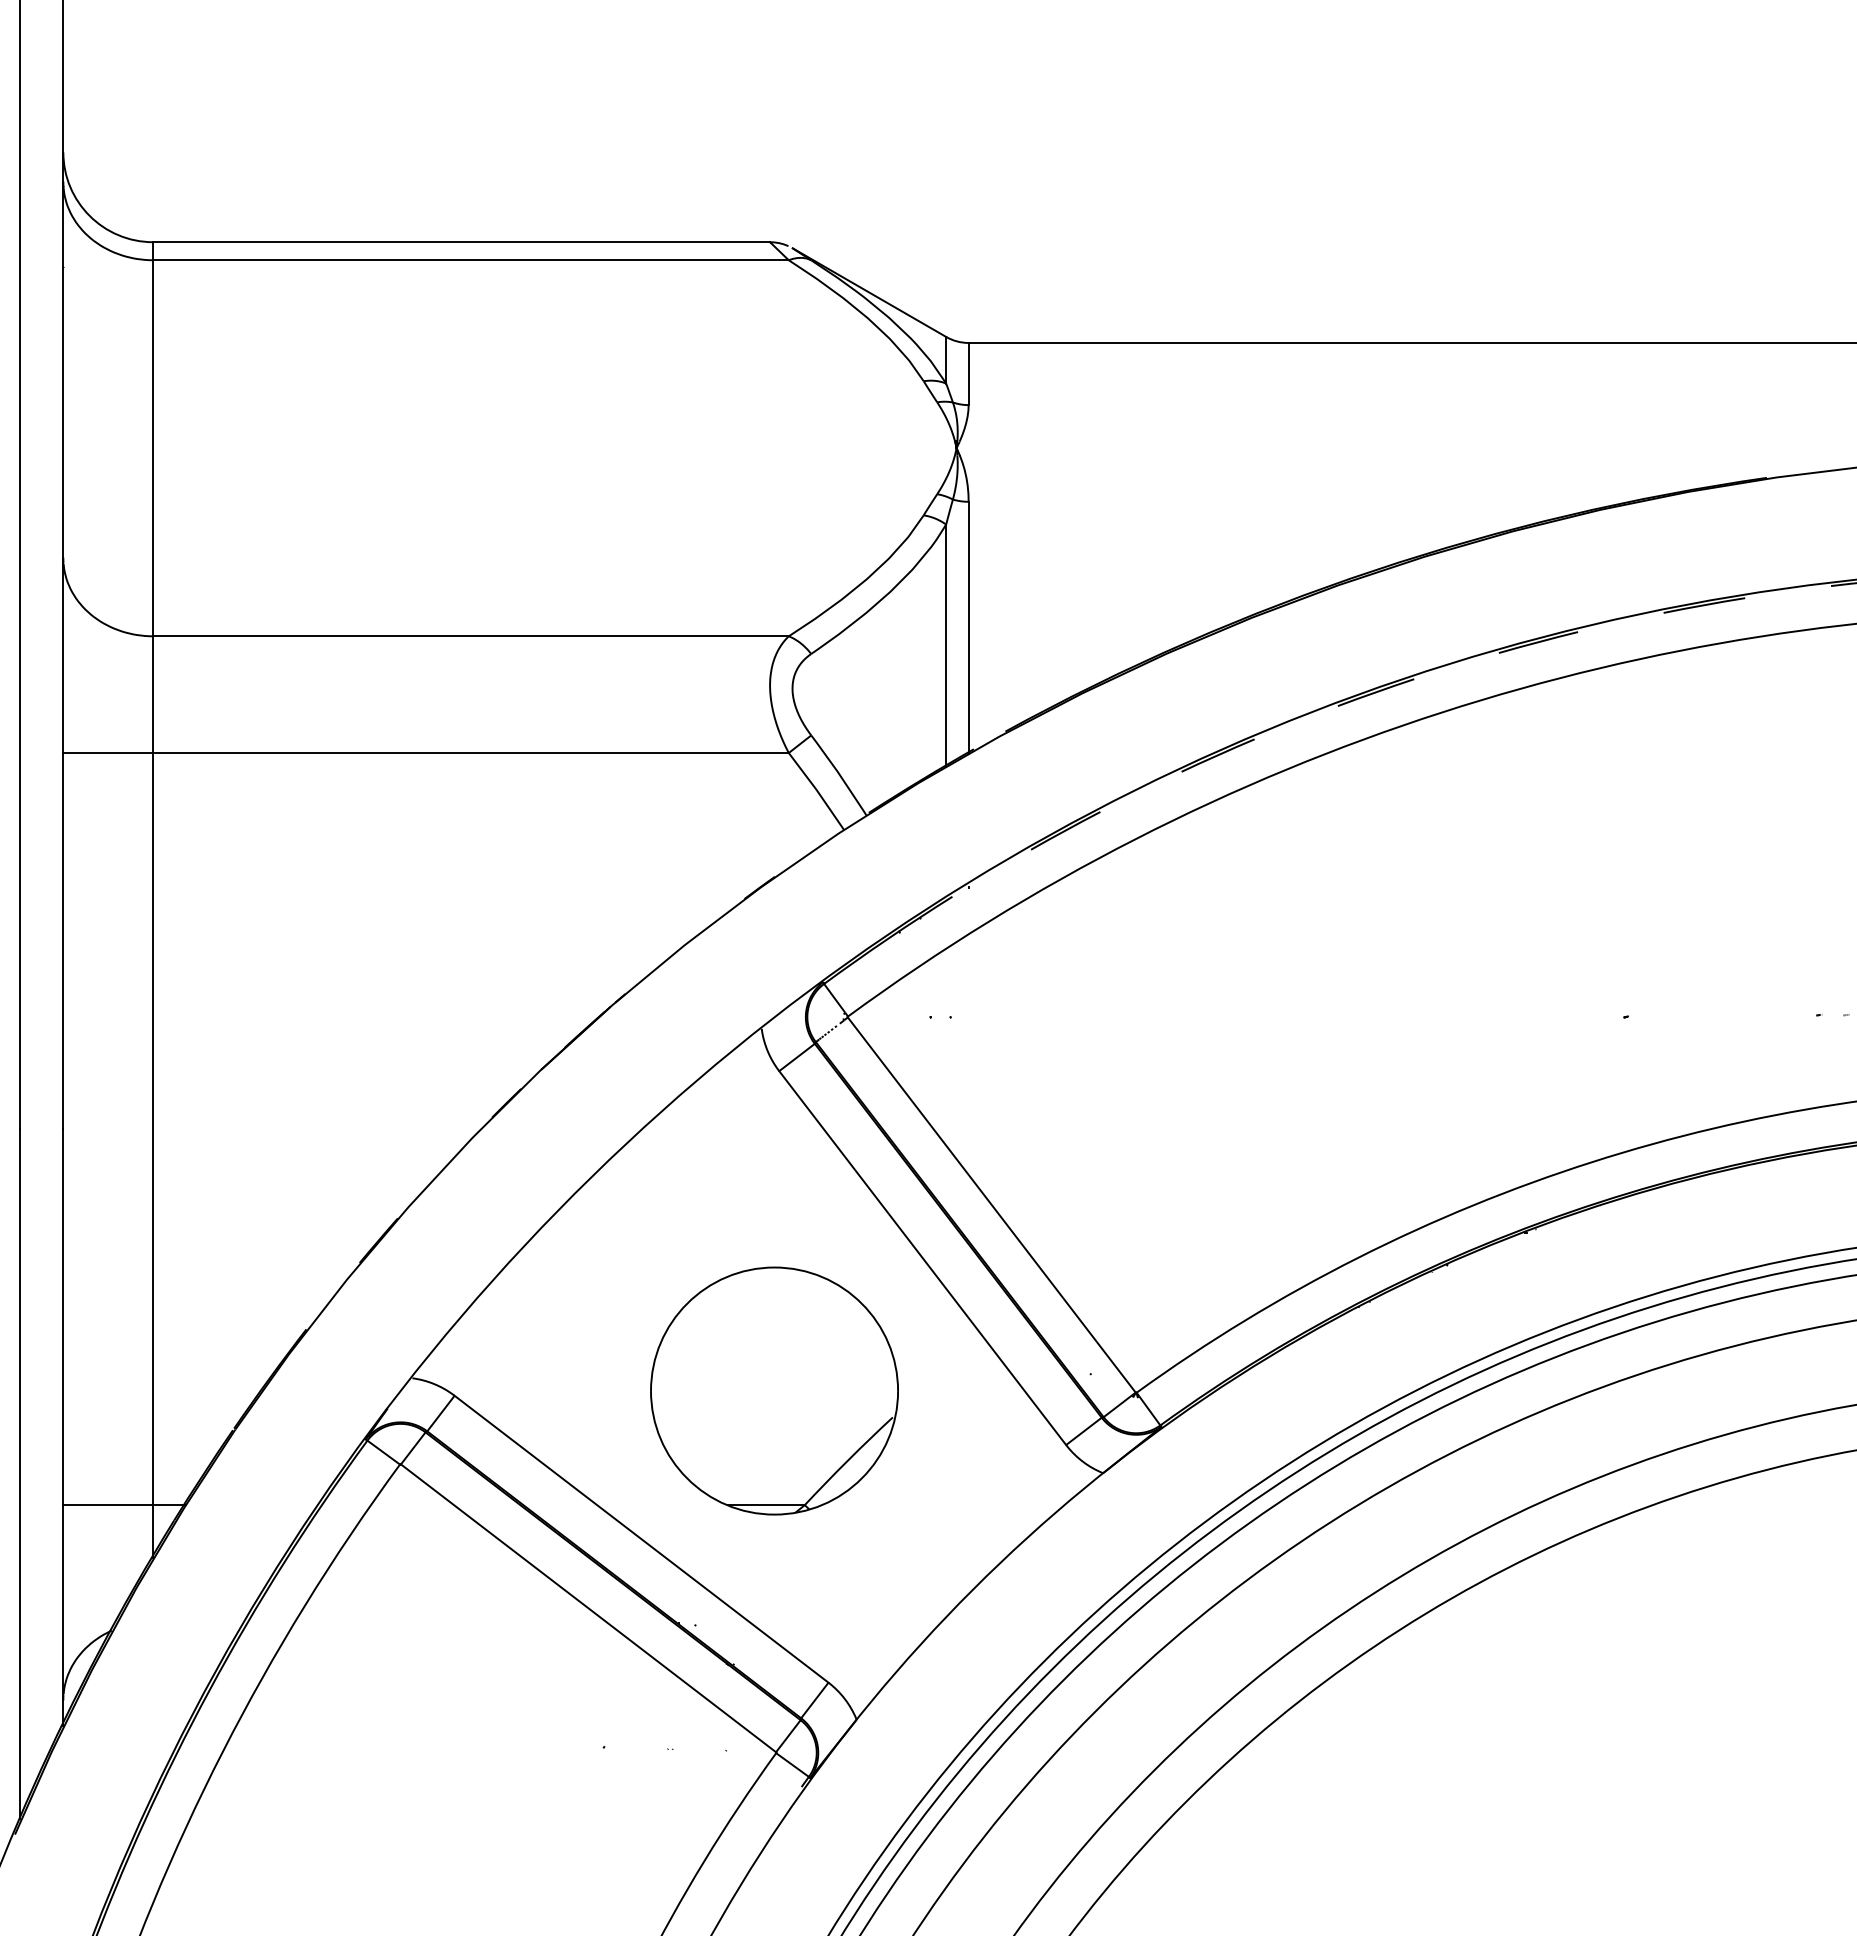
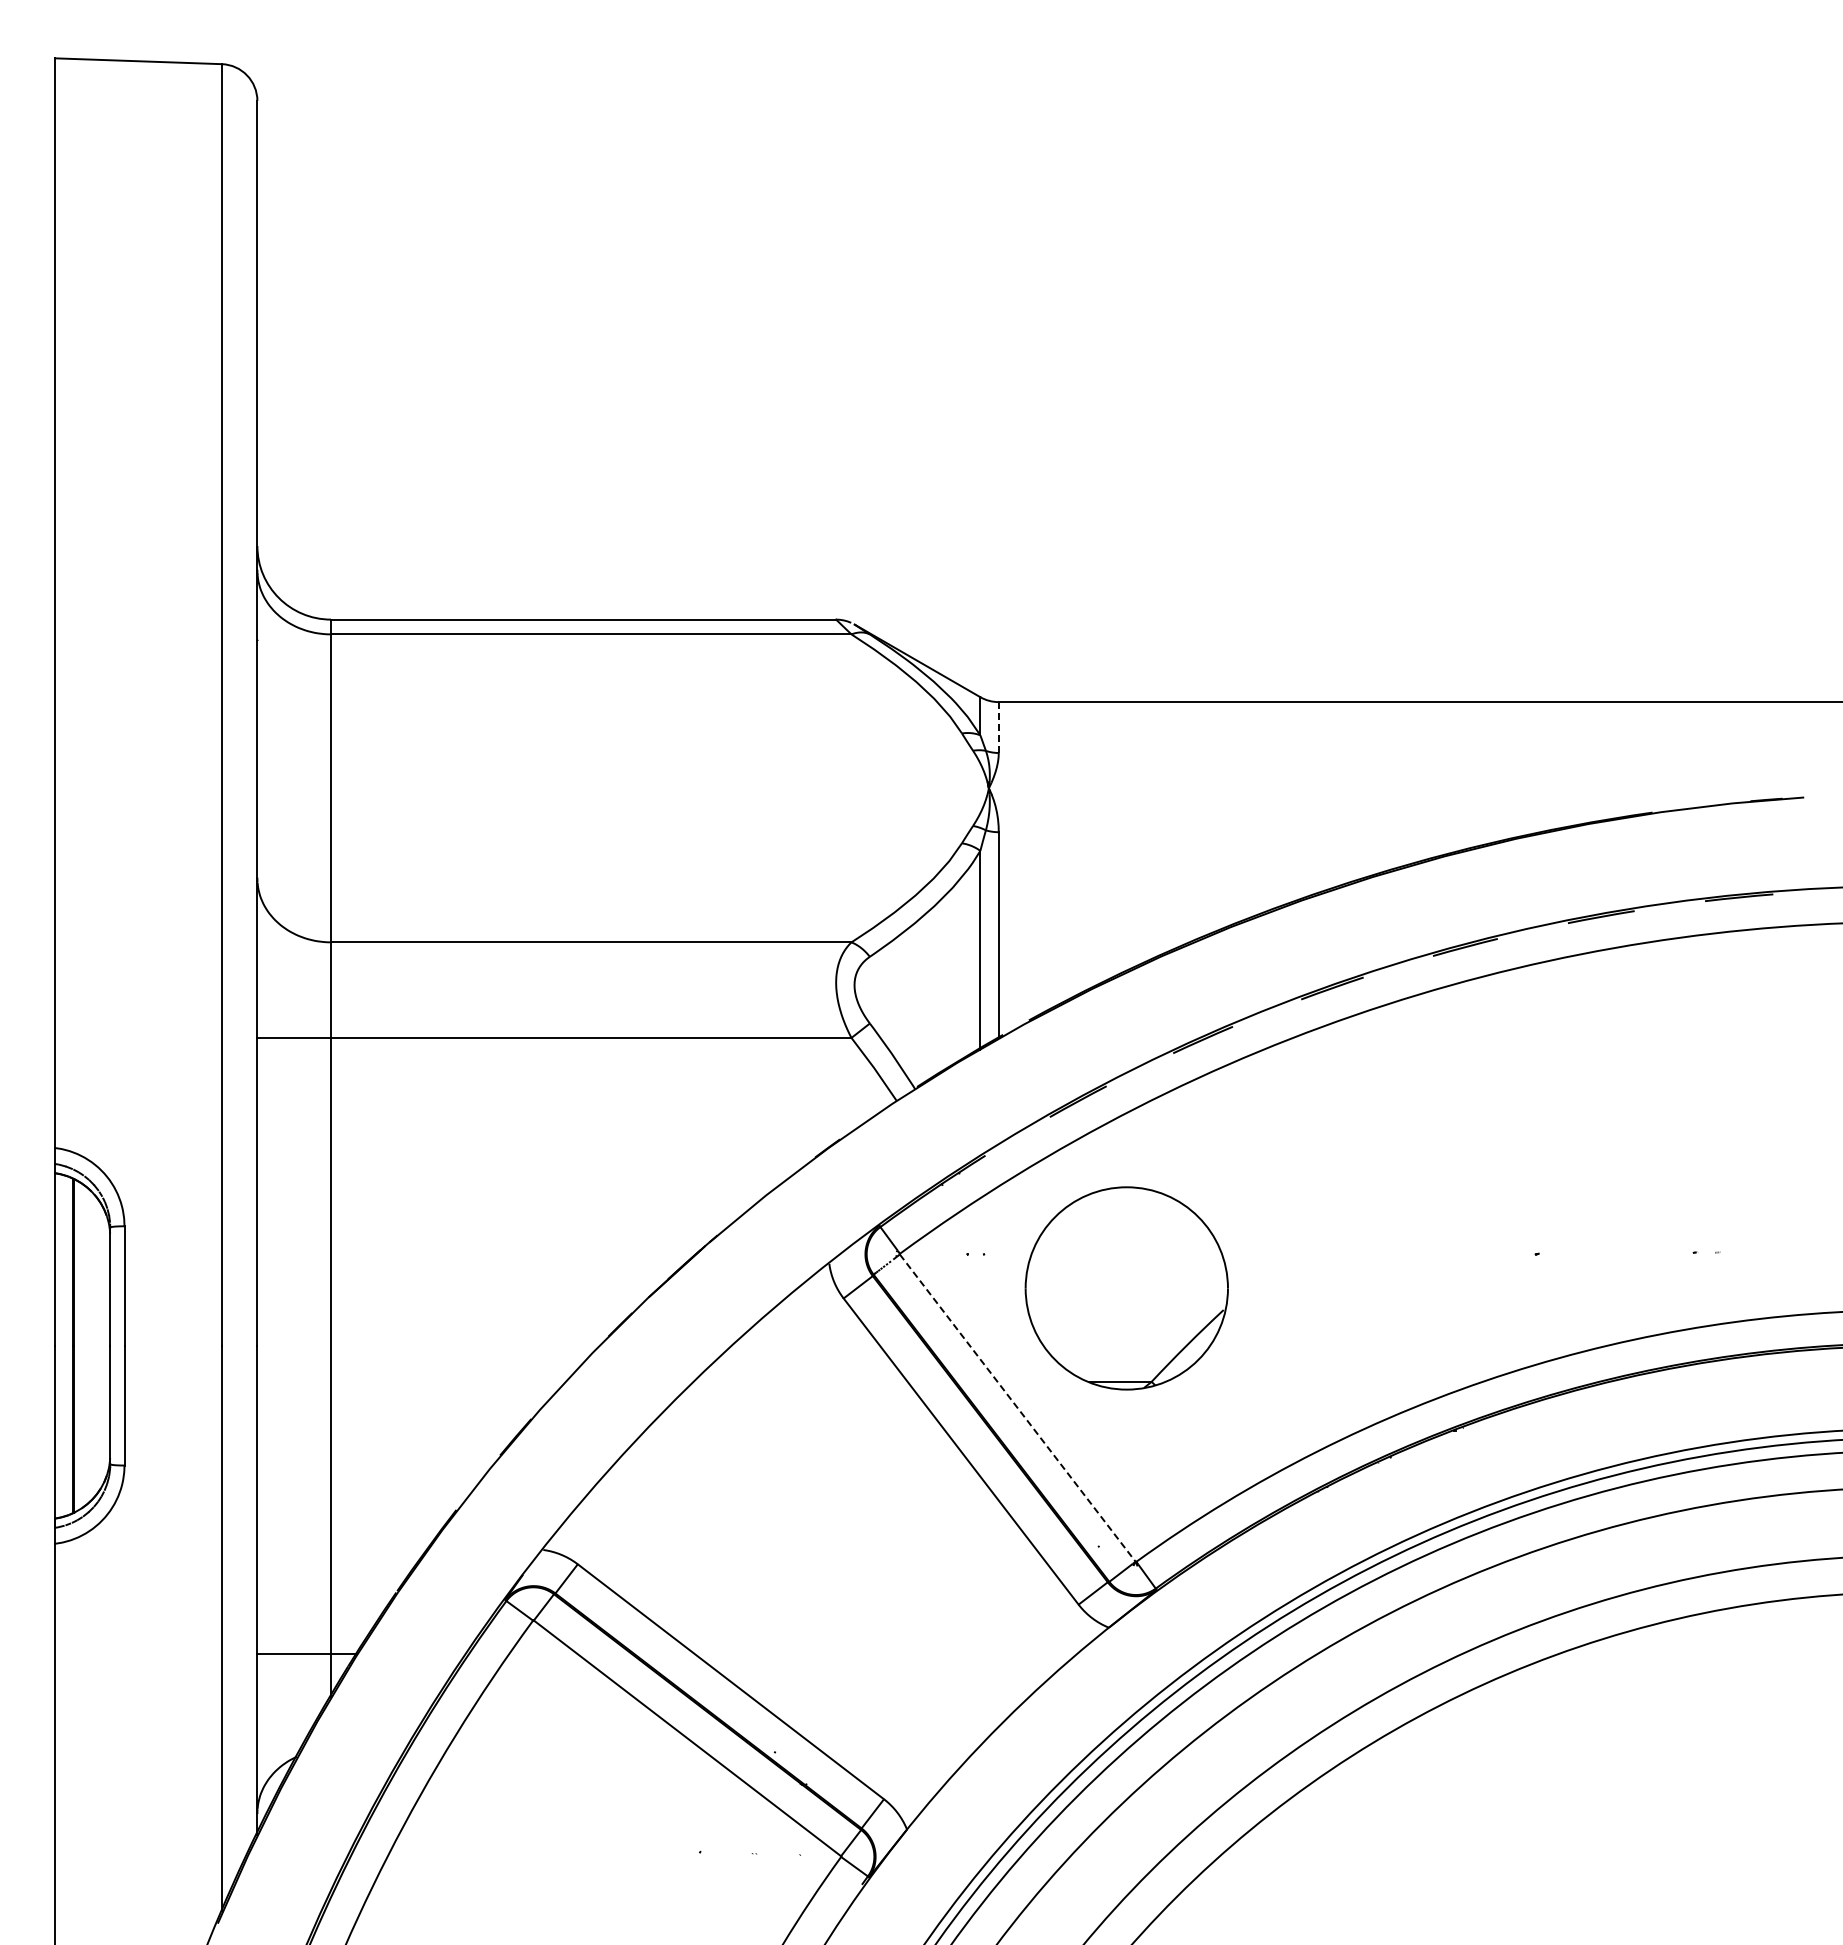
line: (968, 375) -> (998, 728), solid -> dashed
line: (991, 1205) -> (1017, 1408), solid -> dashed
part: (774, 1391) -> (1126, 1288), moved

